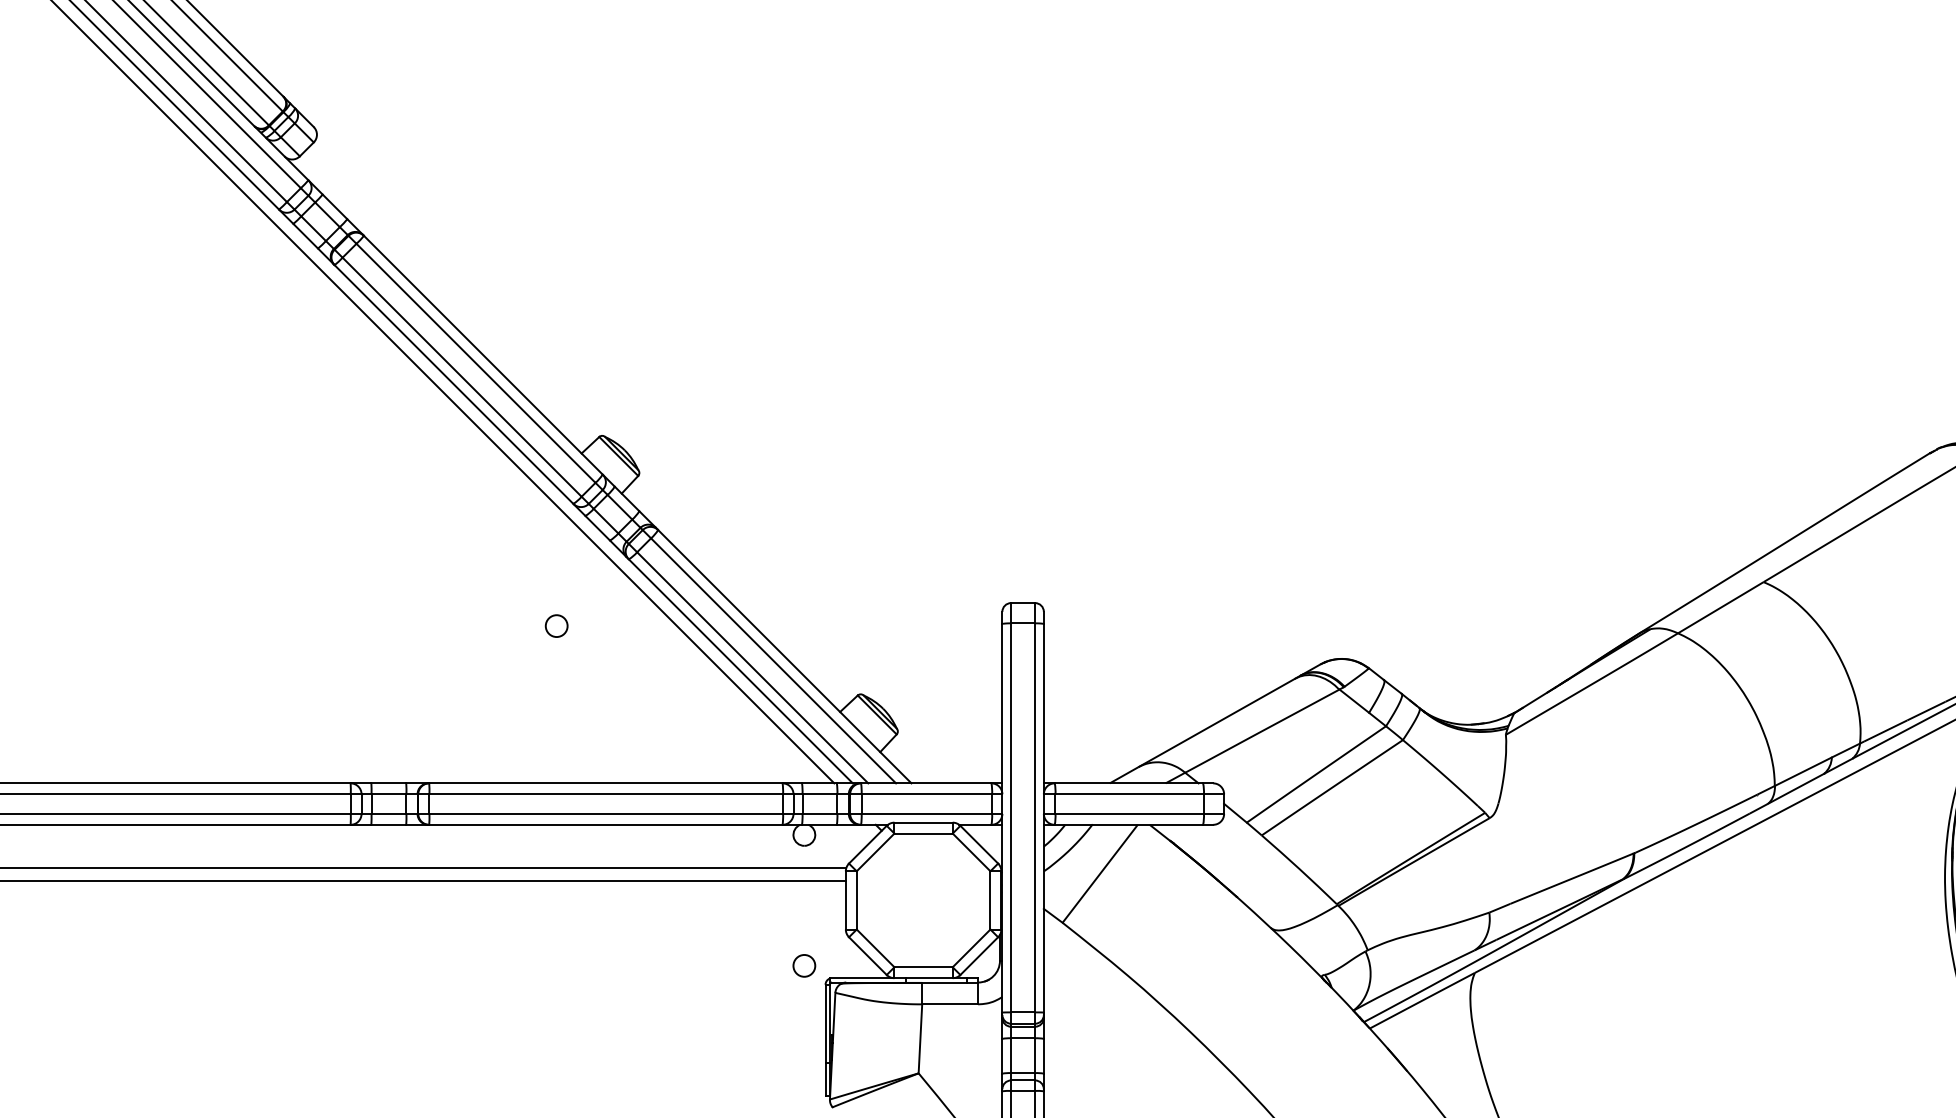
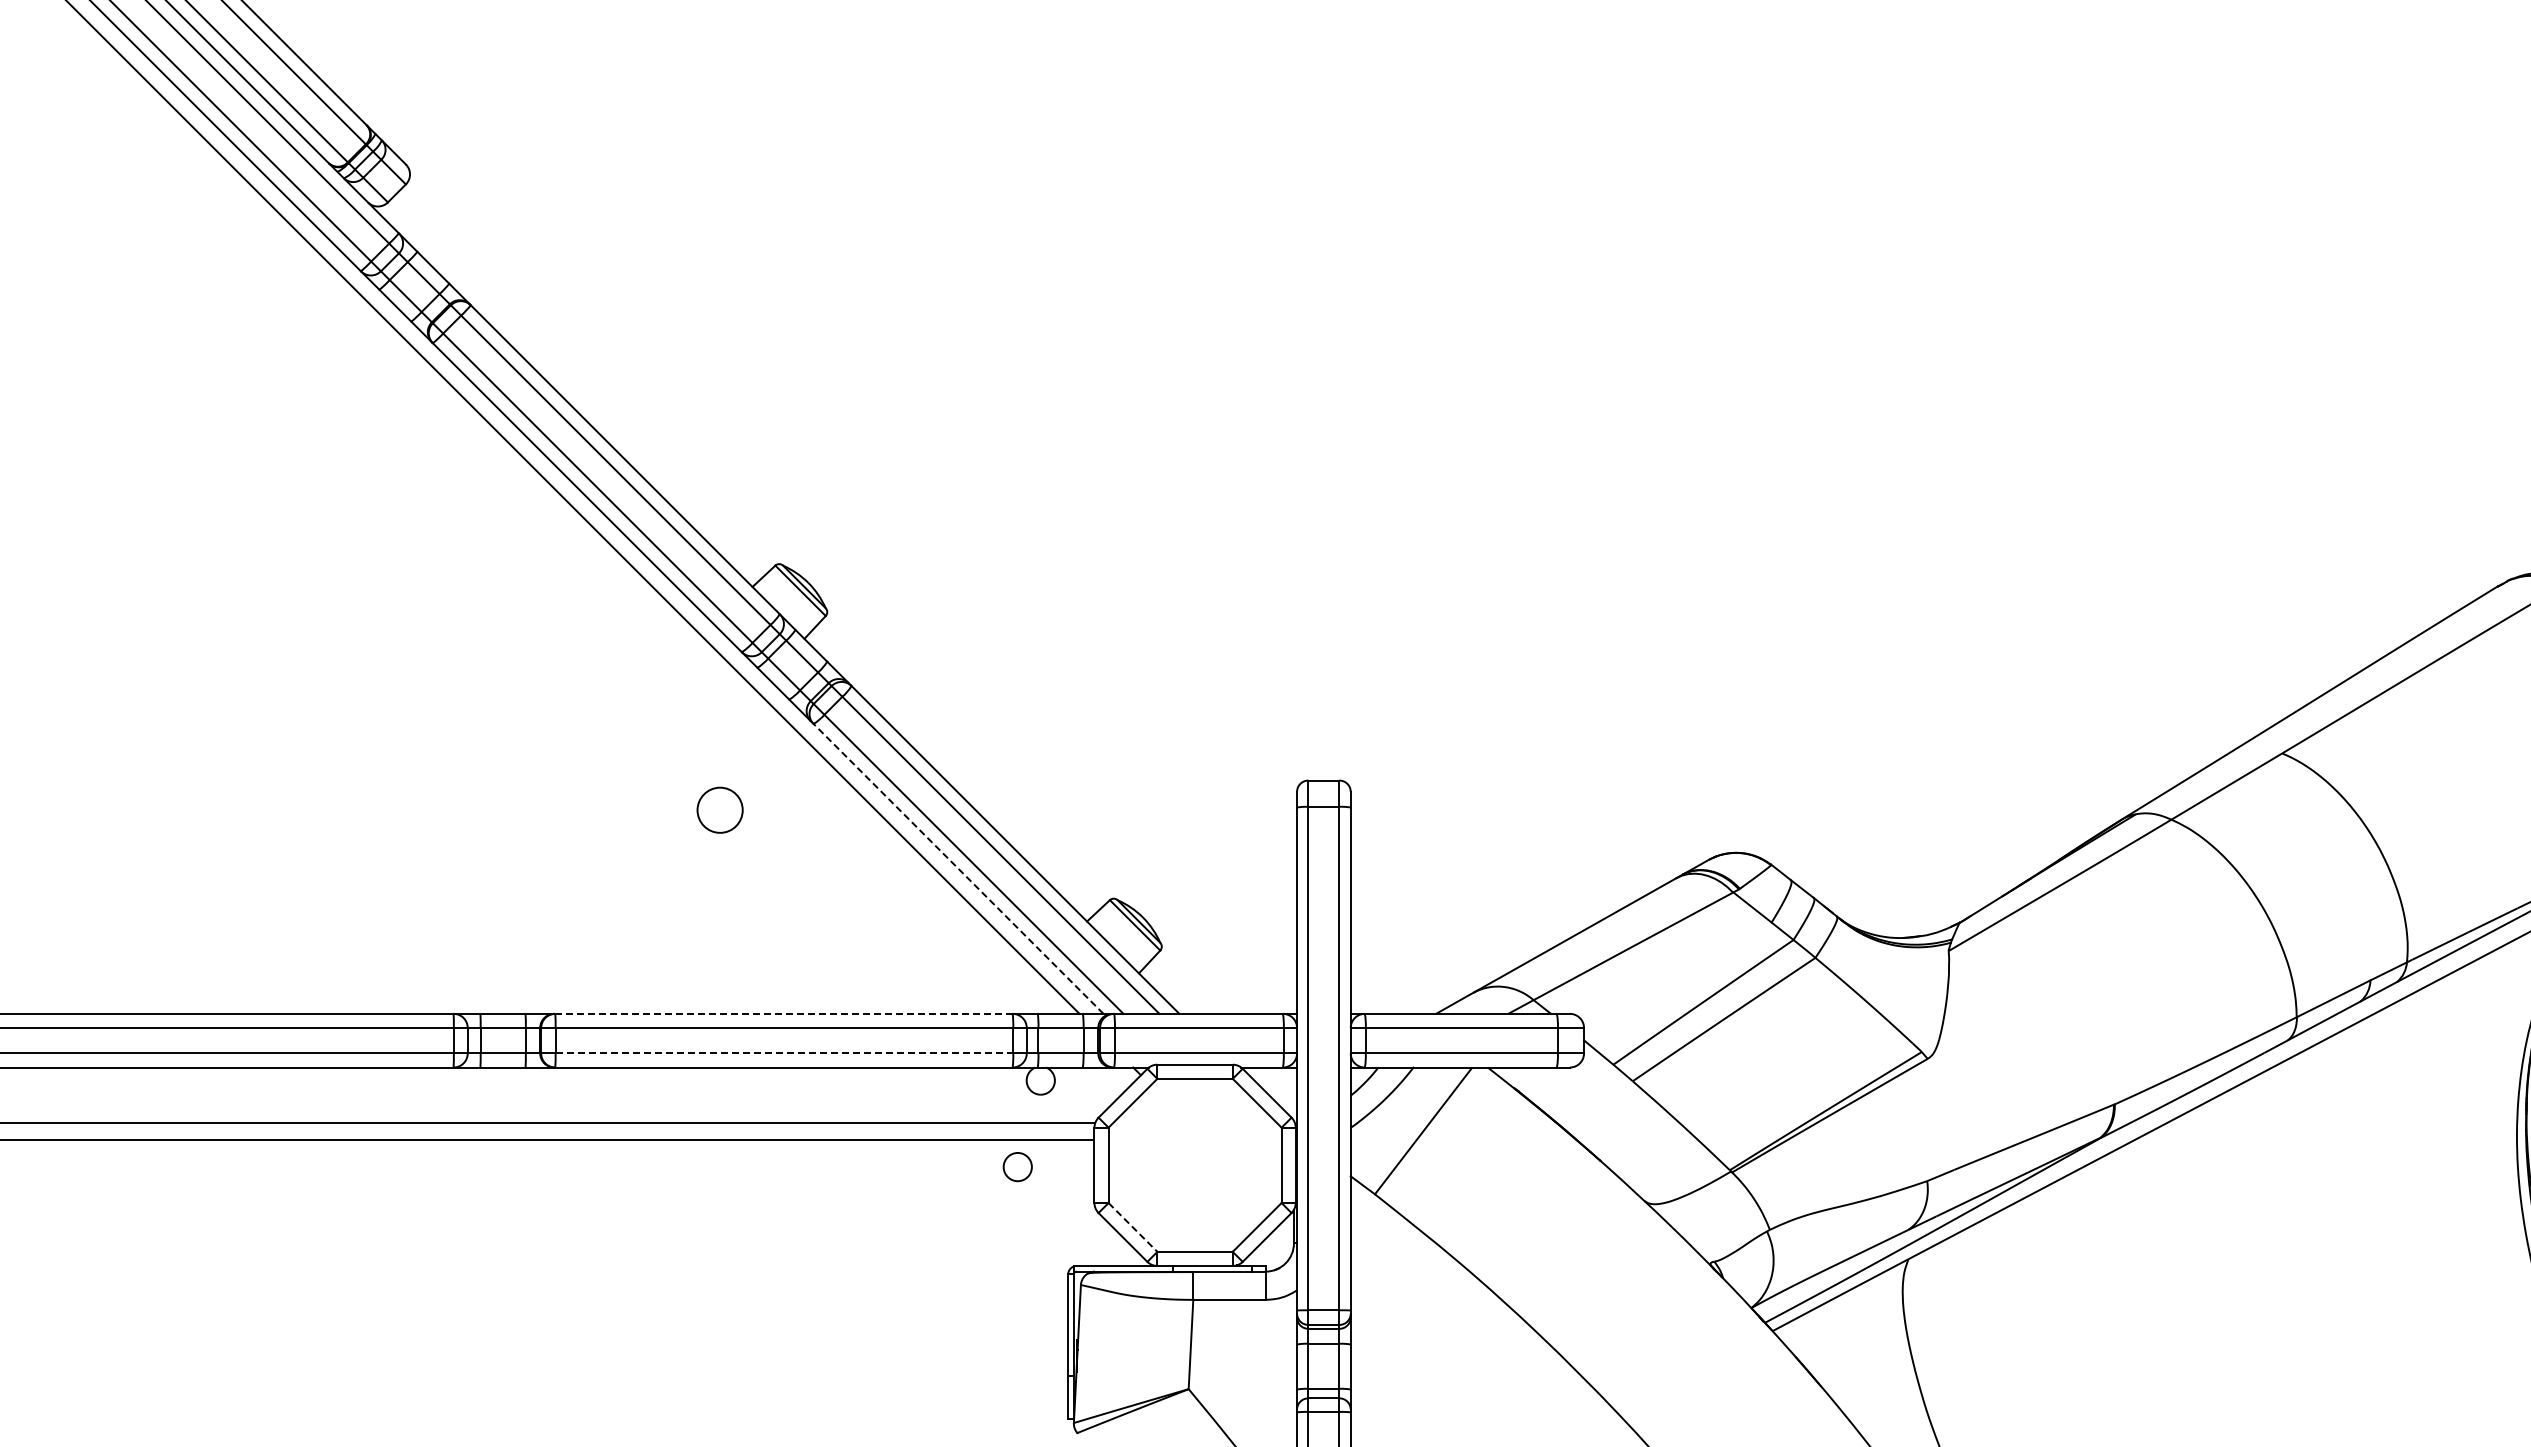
circle: (556, 626) -> (720, 810), size x1.6
line: (740, 671) -> (958, 868), solid -> dashed
line: (605, 783) -> (783, 1013), solid -> dashed
line: (606, 813) -> (784, 1053), solid -> dashed
line: (875, 948) -> (1132, 1227), solid -> dashed
circle: (804, 966) -> (1017, 1167), moved

